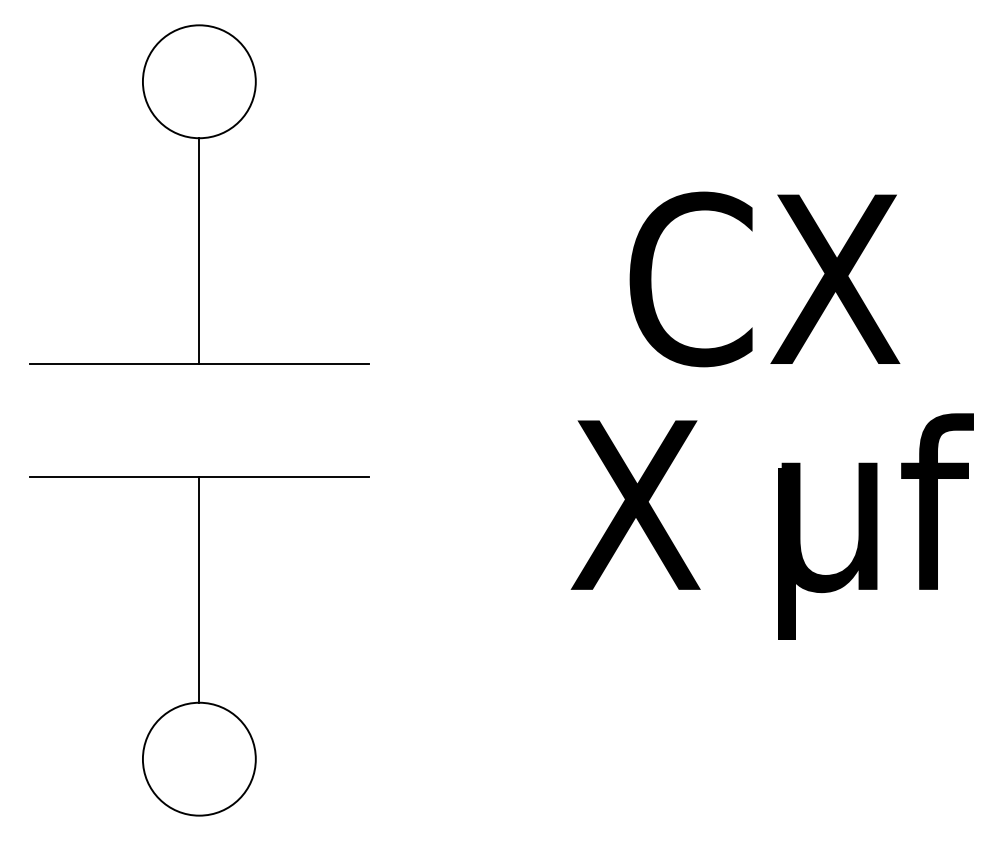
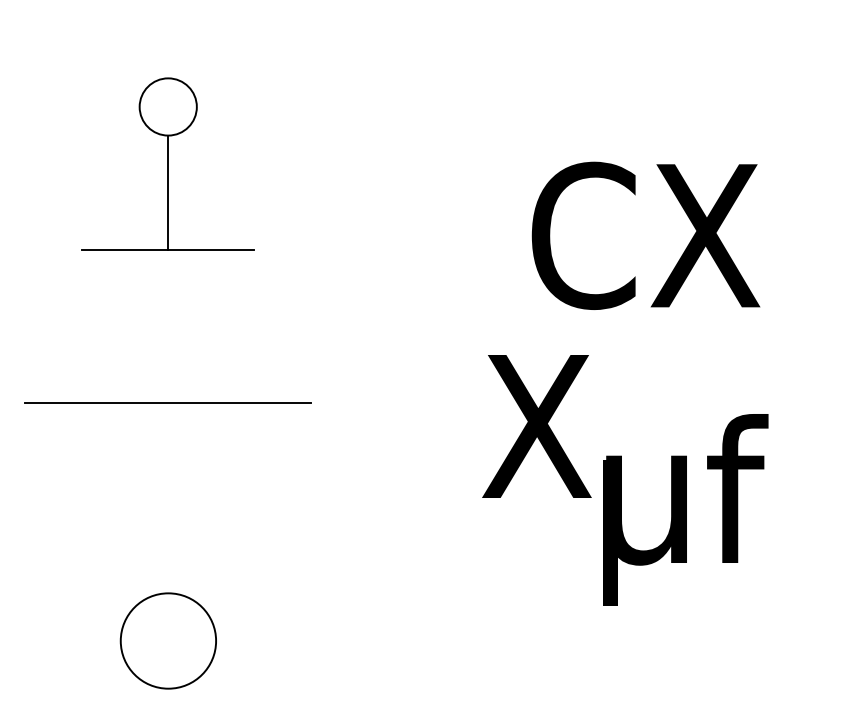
part: (198, 193) -> (167, 163), size x0.6
text: (875, 526) -> (685, 509), moved
line: (199, 589) -> (168, 497), removed

